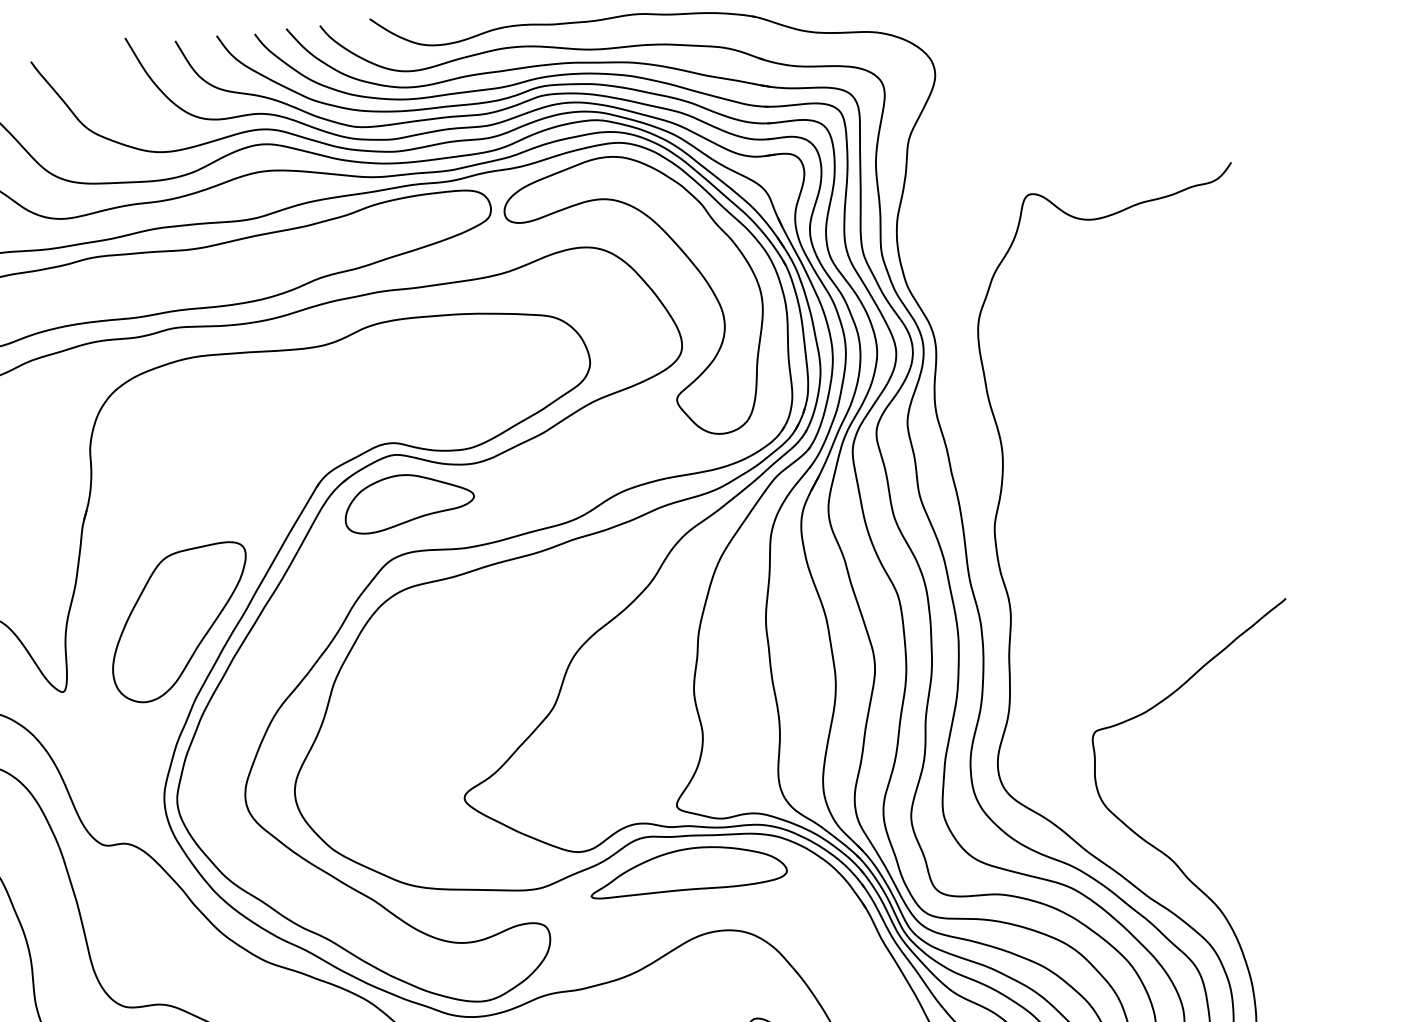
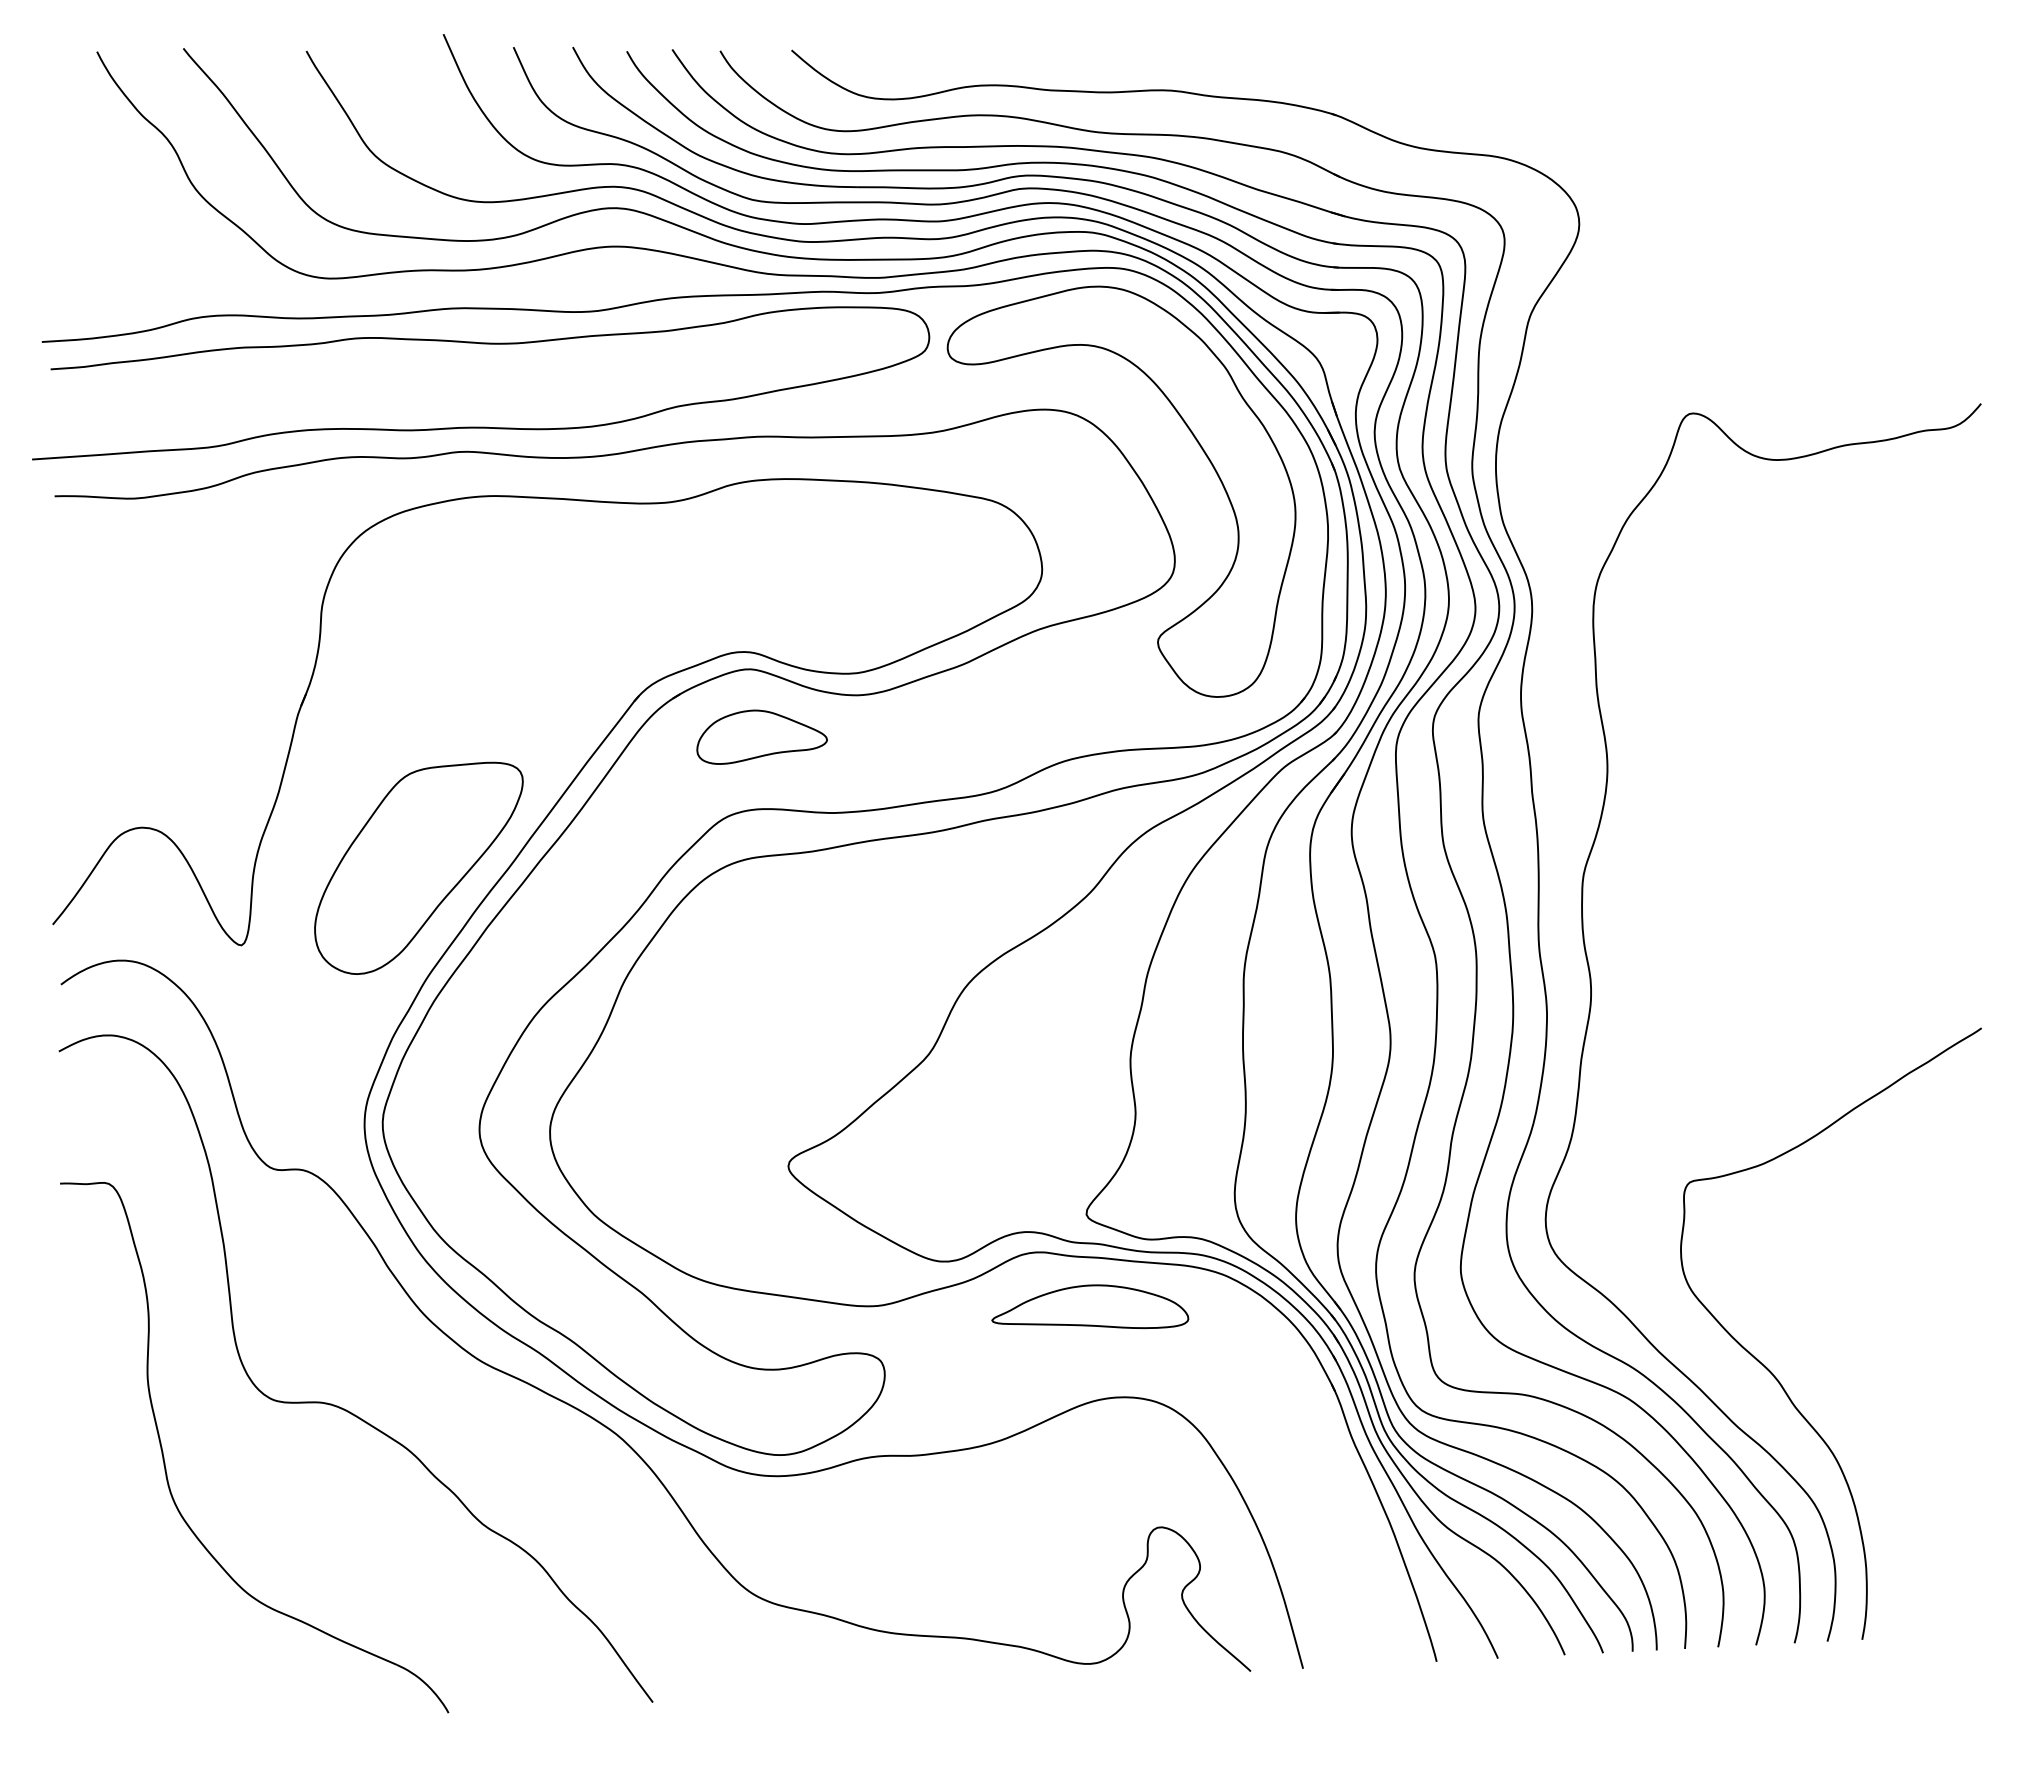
part: (408, 501) -> (761, 737), size x0.7
part: (687, 870) -> (1090, 1306), size x0.7

